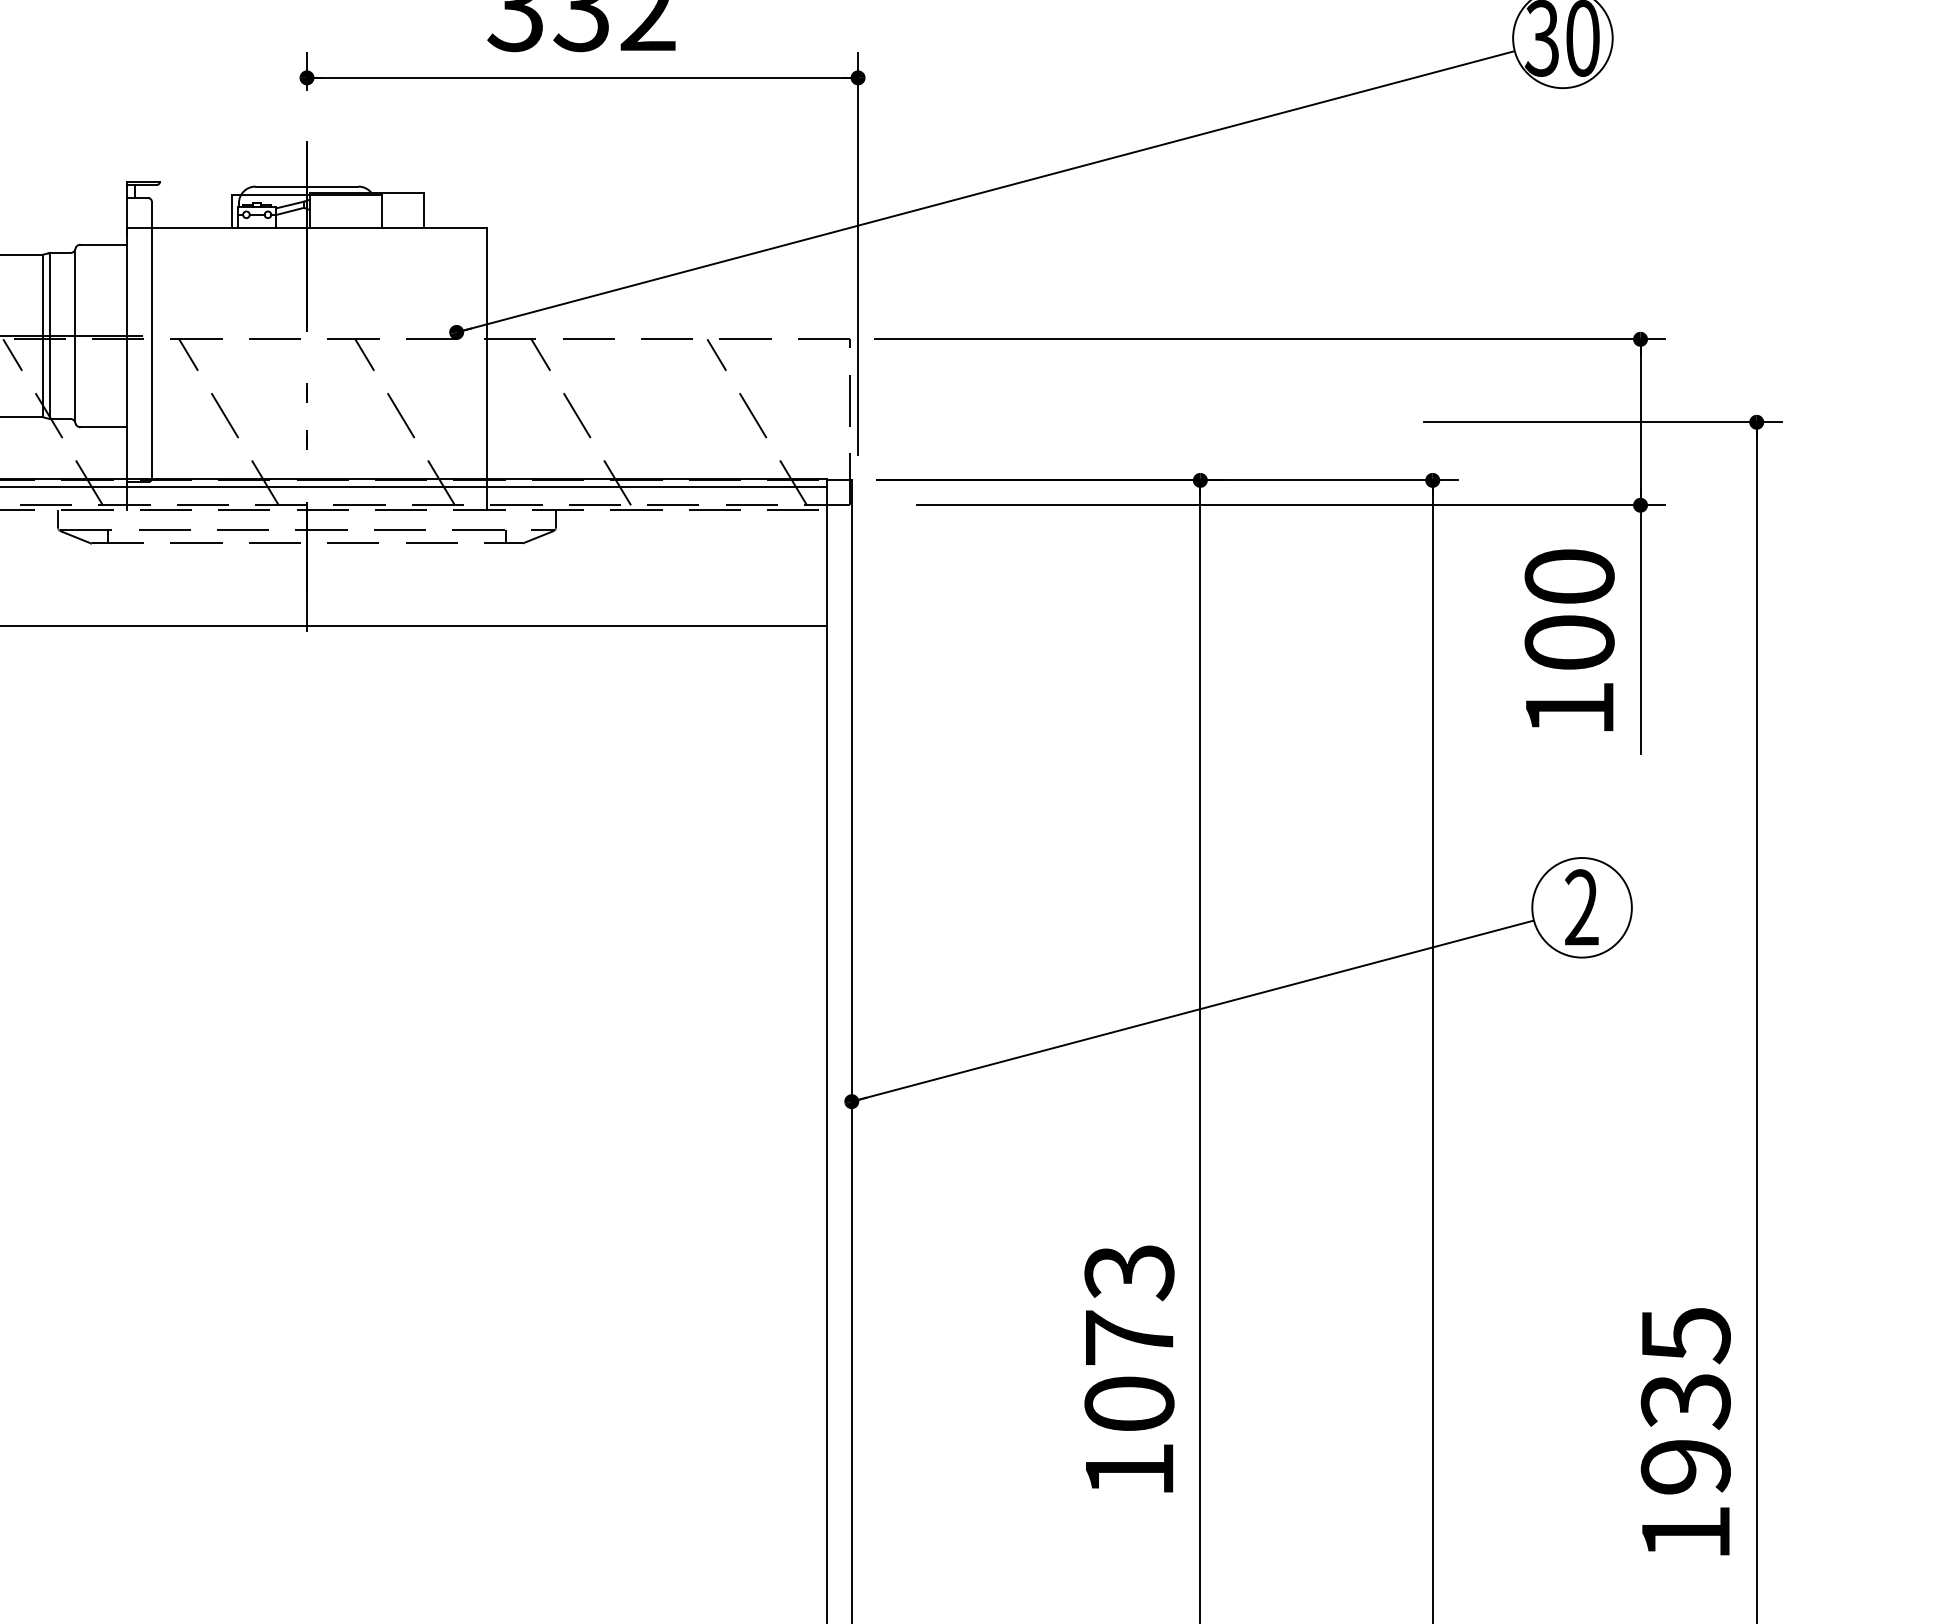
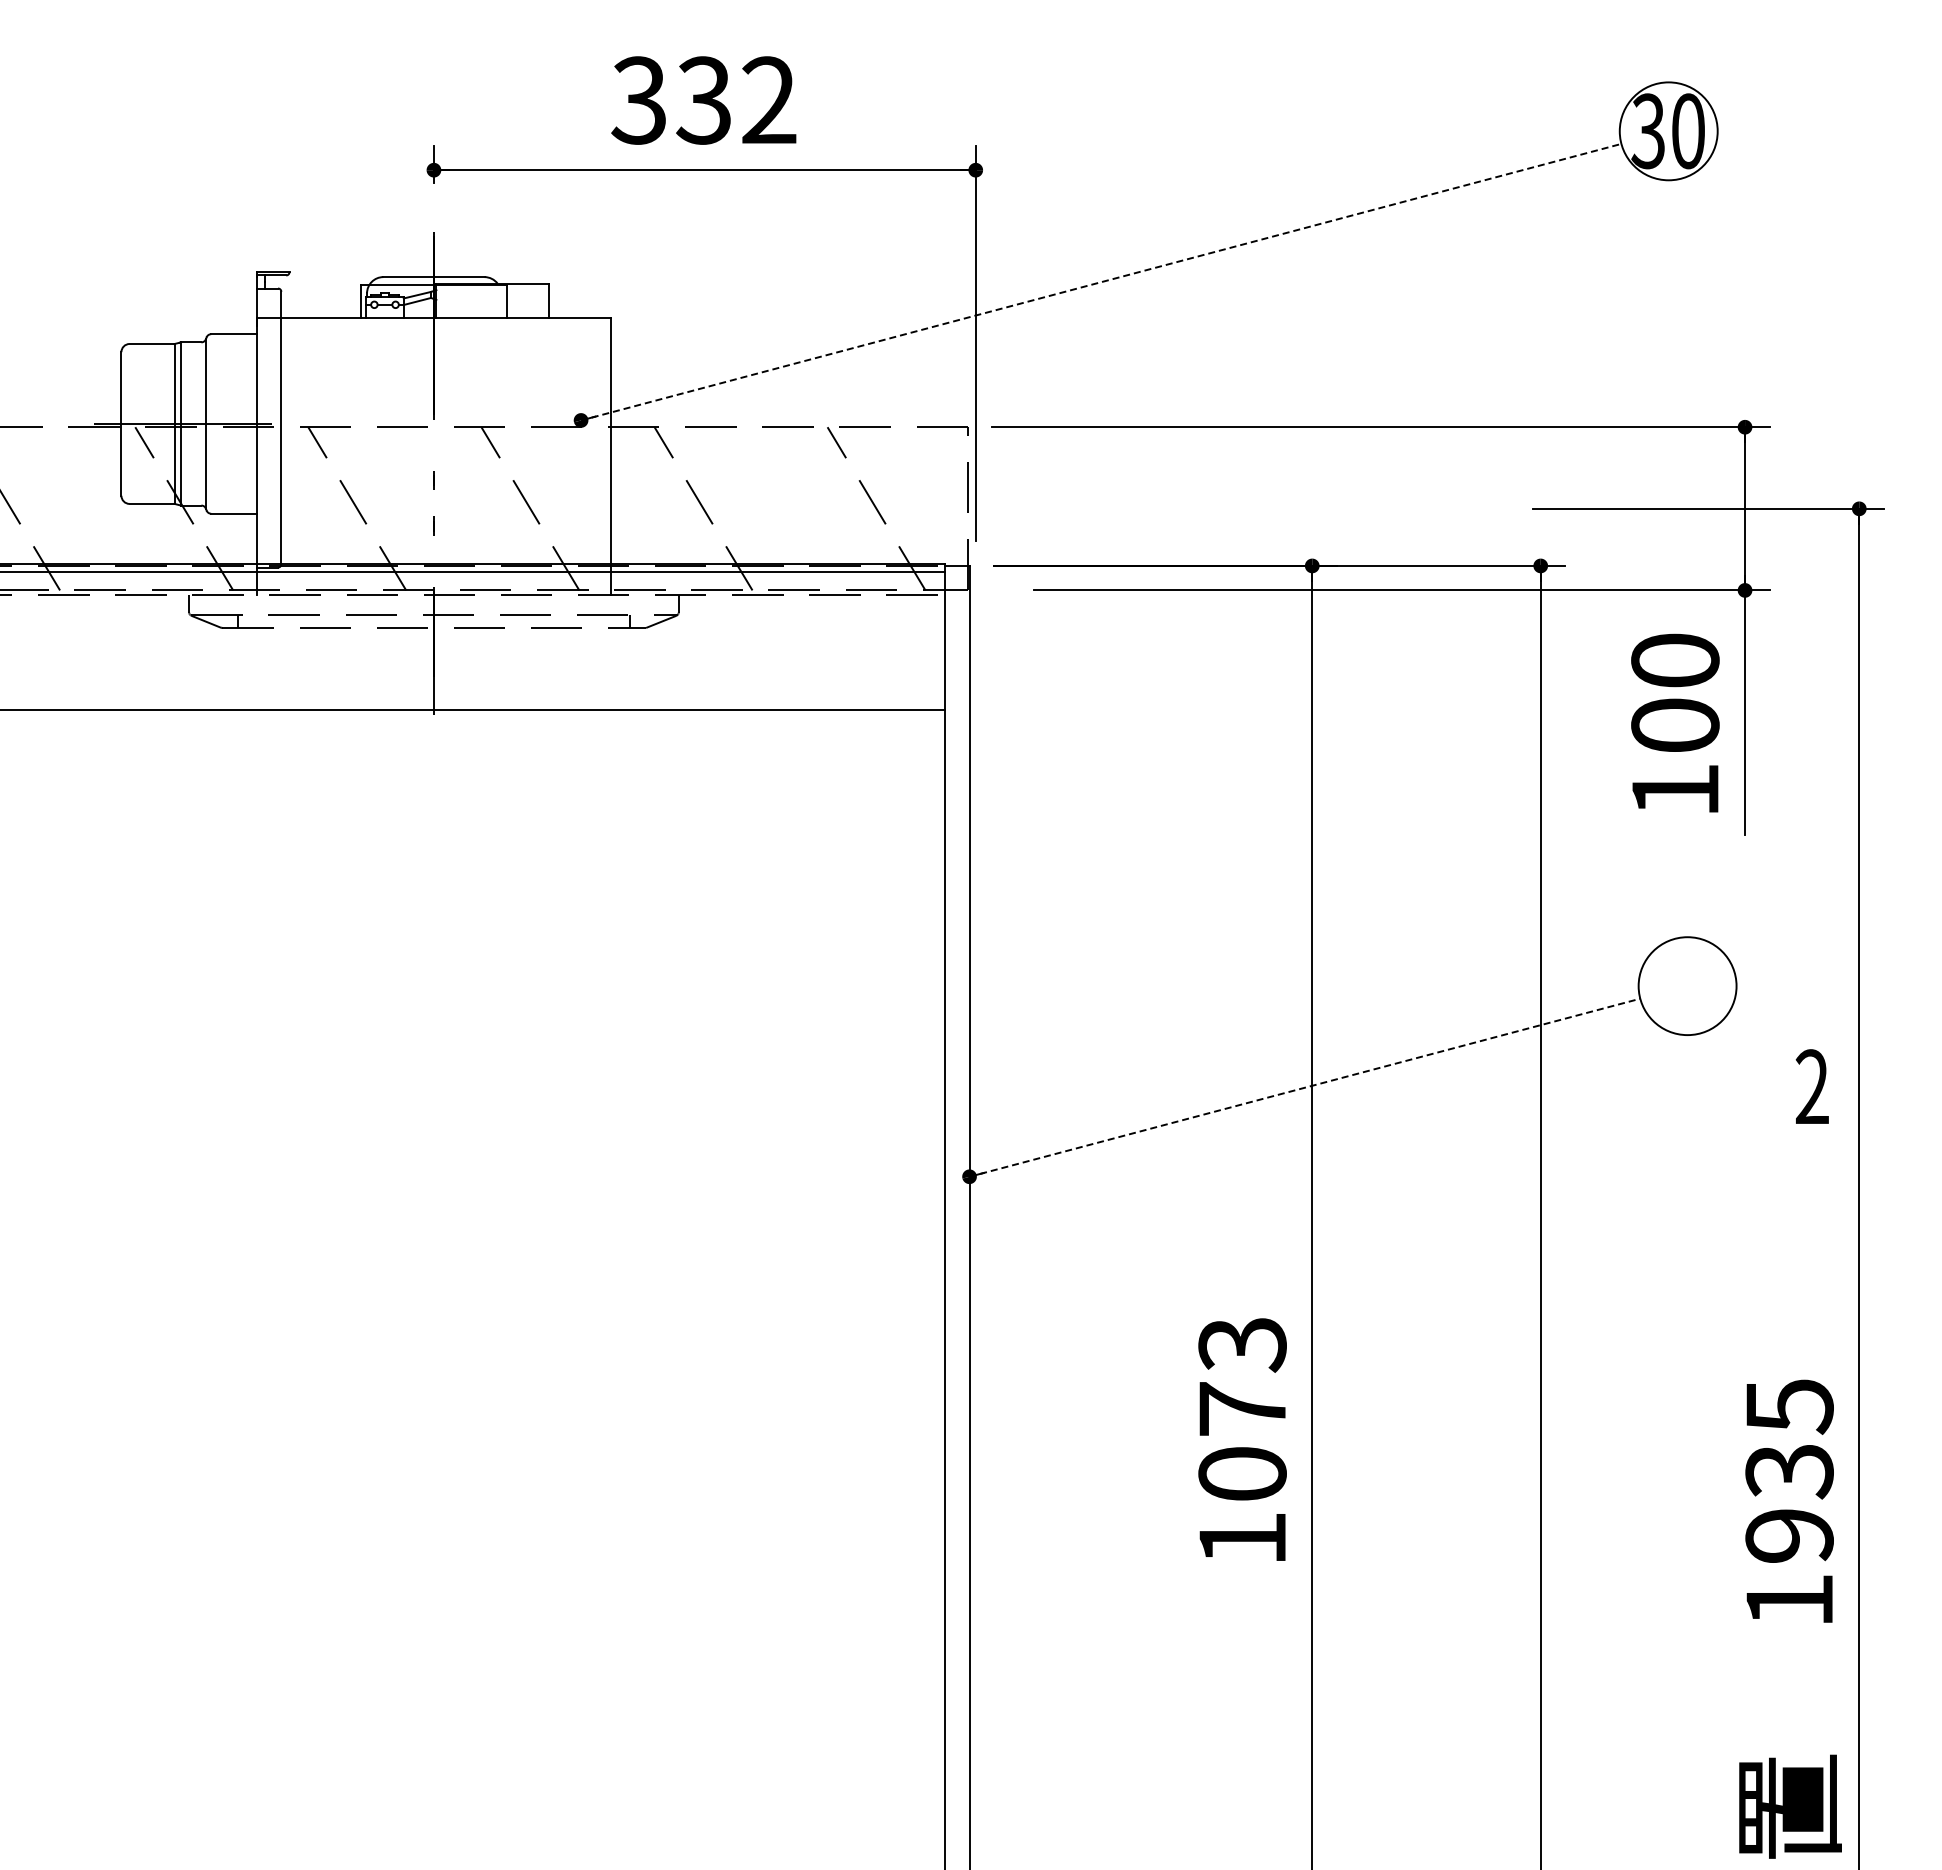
line: (985, 192) -> (1101, 282), solid -> dashed
text: (1580, 907) -> (1811, 1086), moved
line: (1192, 1010) -> (1304, 1087), solid -> dashed

